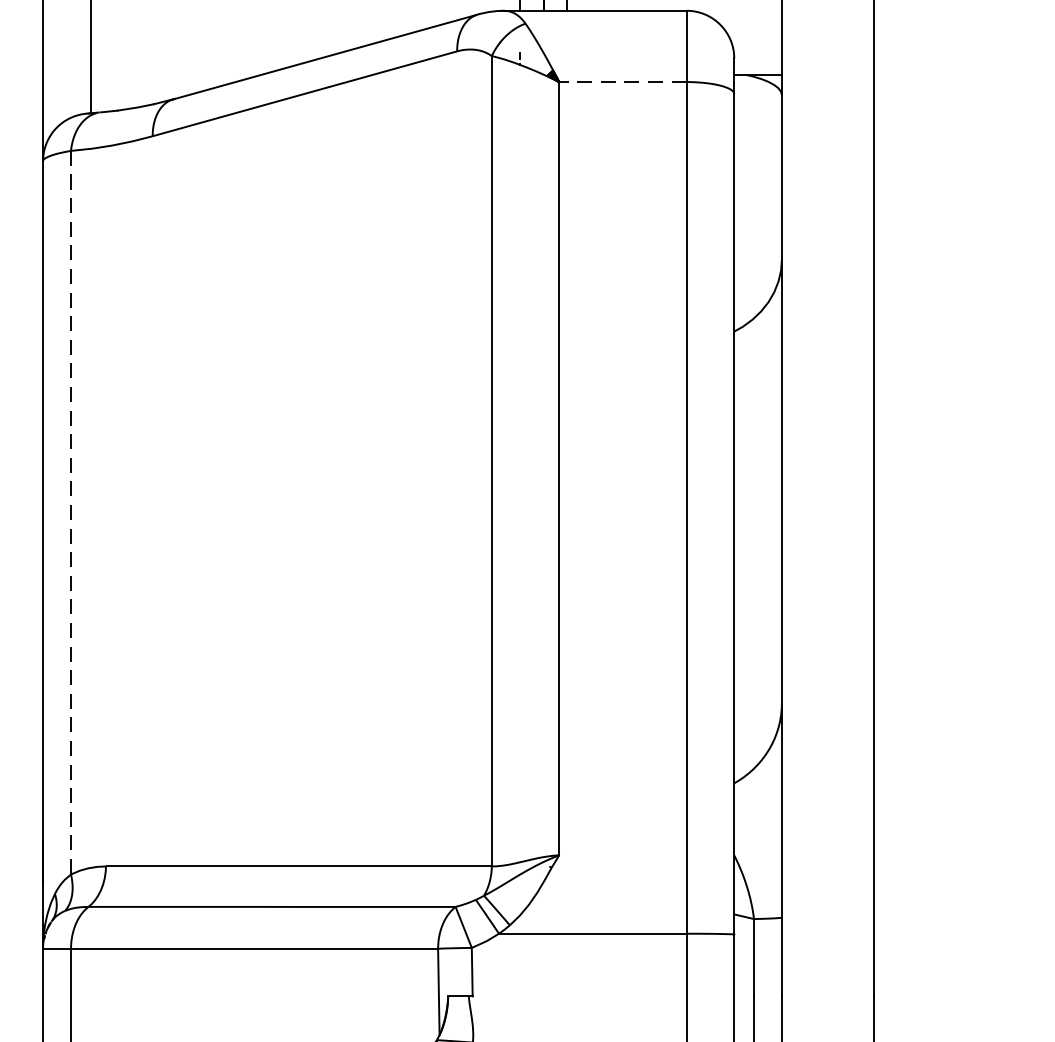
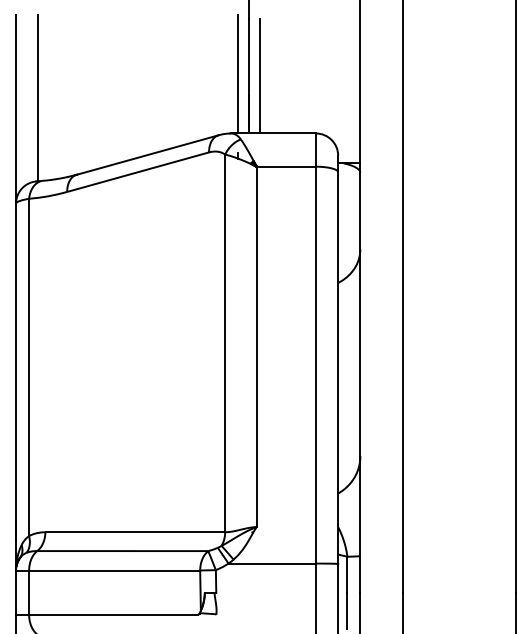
line: (623, 81) -> (286, 166), dashed -> solid
line: (71, 512) -> (29, 367), dashed -> solid

